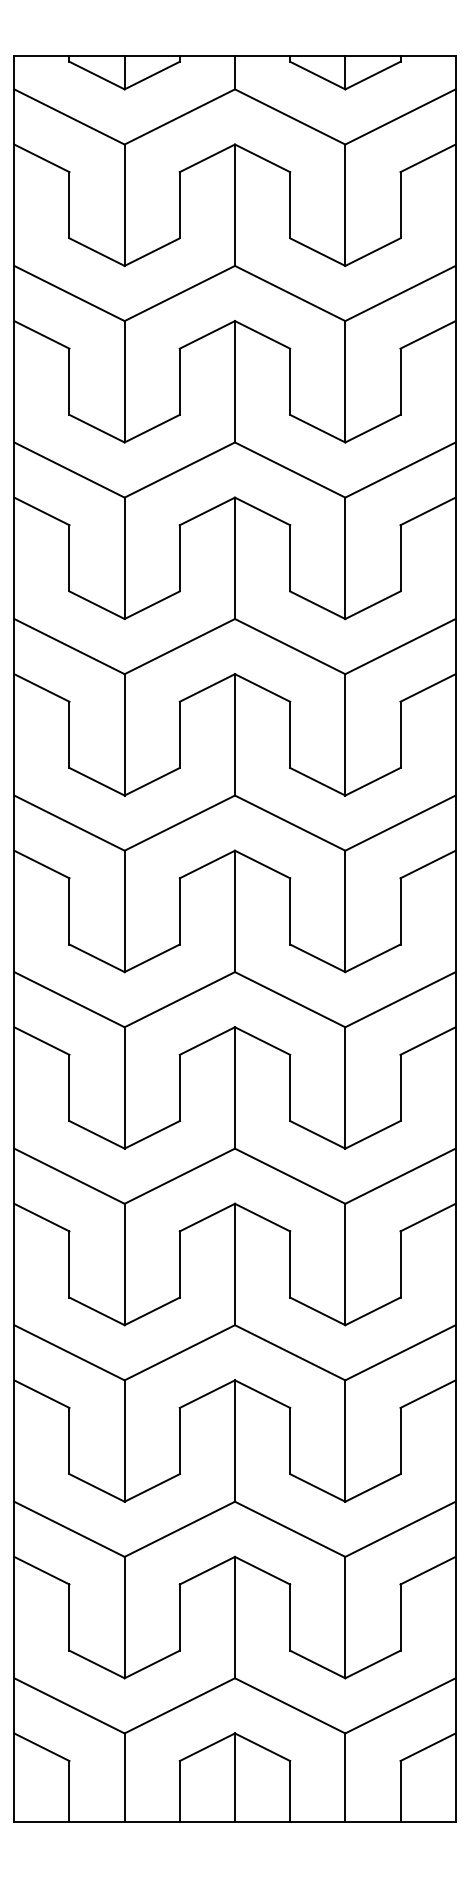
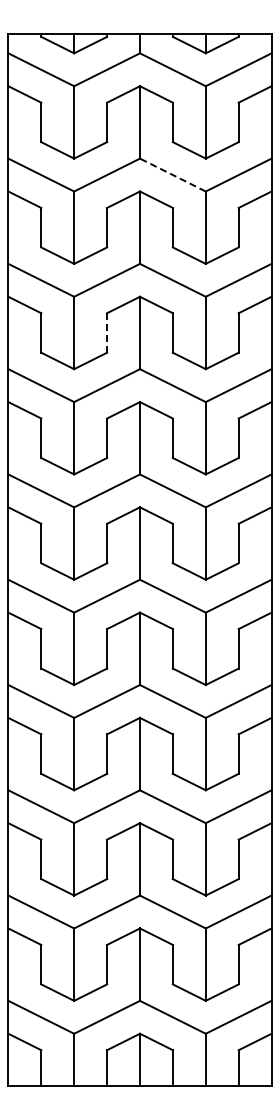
line: (289, 294) -> (172, 175), solid -> dashed
line: (180, 557) -> (107, 332), solid -> dashed

